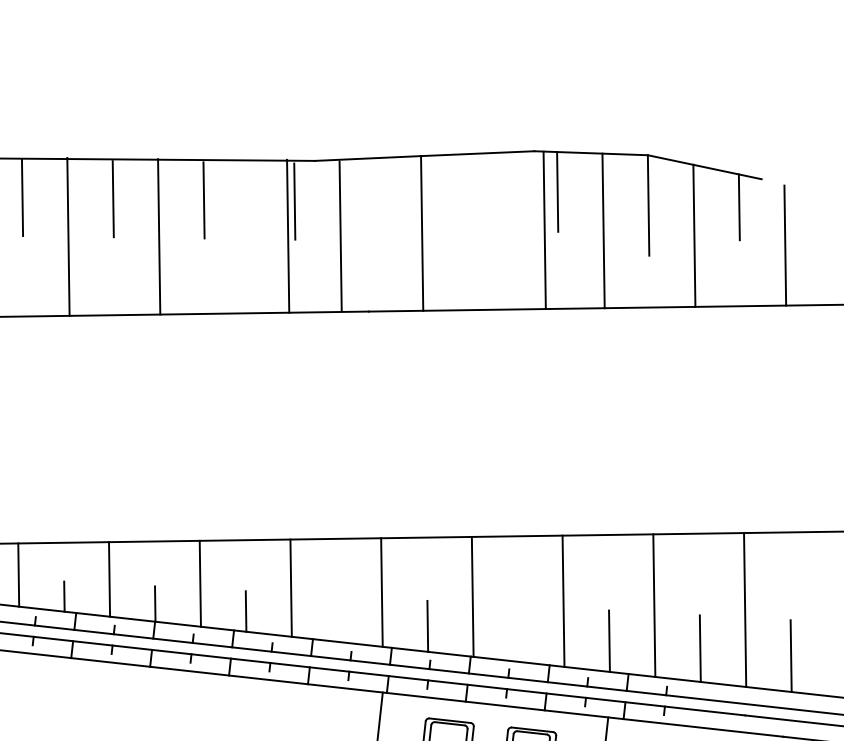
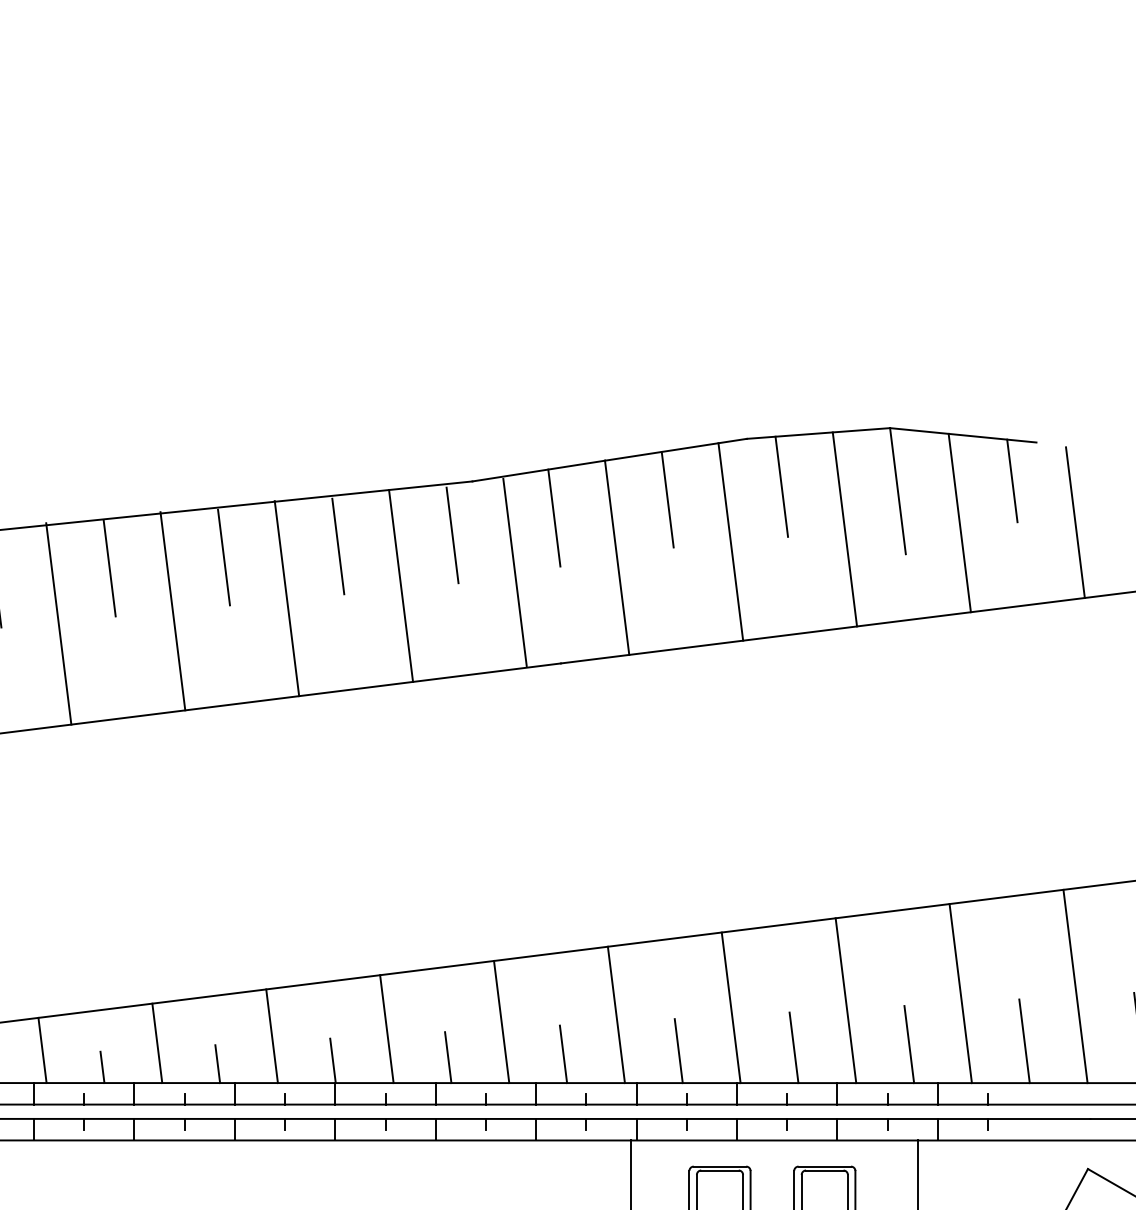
line: (466, 192) -> (667, 499), added
line: (376, 196) -> (554, 517), added
line: (544, 230) -> (730, 541), moved
line: (288, 235) -> (401, 585), moved
line: (336, 619) -> (563, 1054), added
line: (518, 633) -> (793, 1047), added

